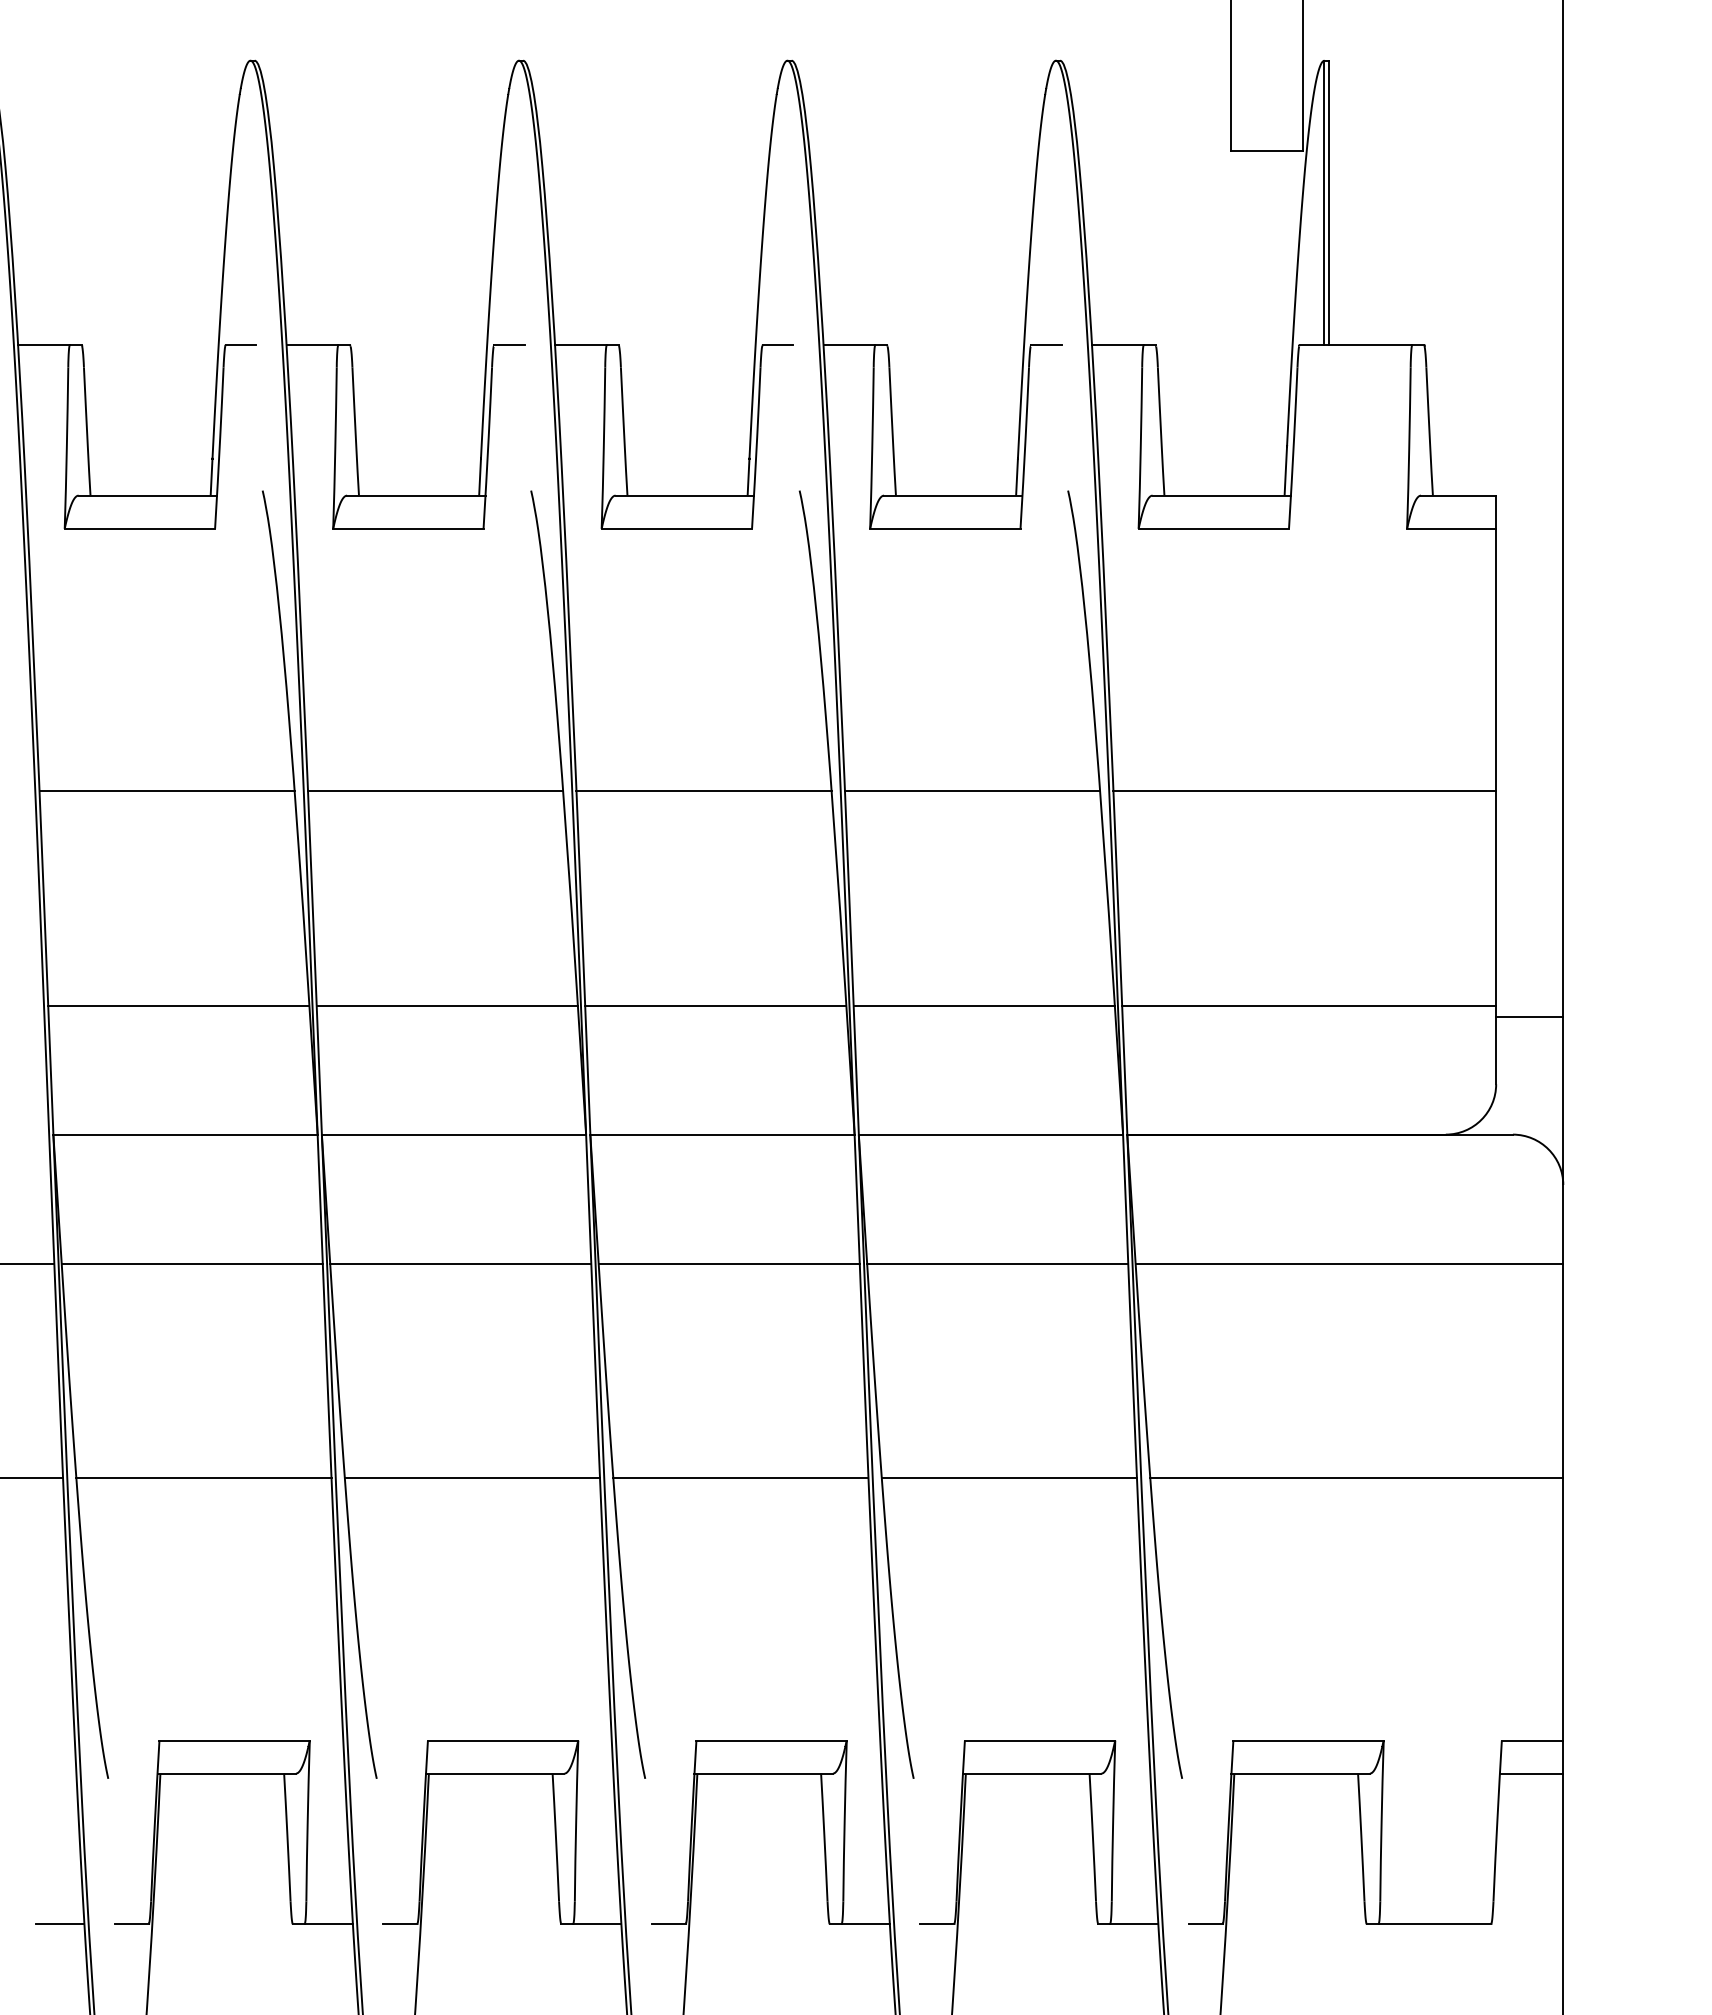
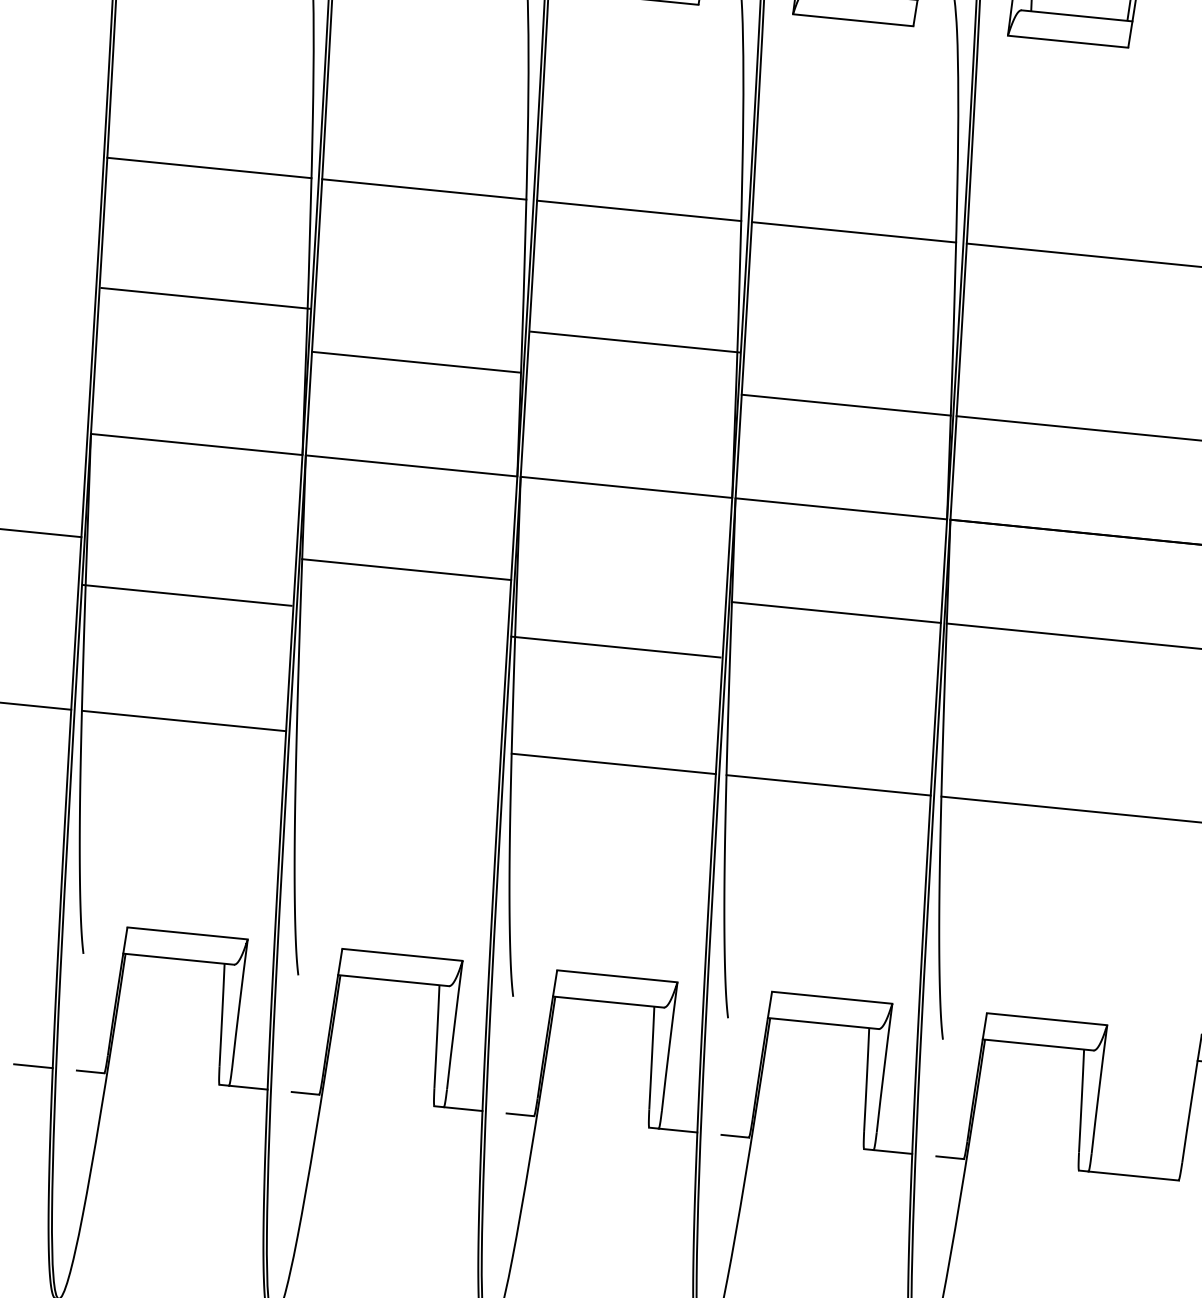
line: (178, 1005) -> (205, 298), moved
line: (715, 1005) -> (635, 341), moved
line: (191, 1263) -> (186, 595), moved
line: (728, 1263) -> (615, 647), moved
line: (471, 1478) -> (398, 742), removed

